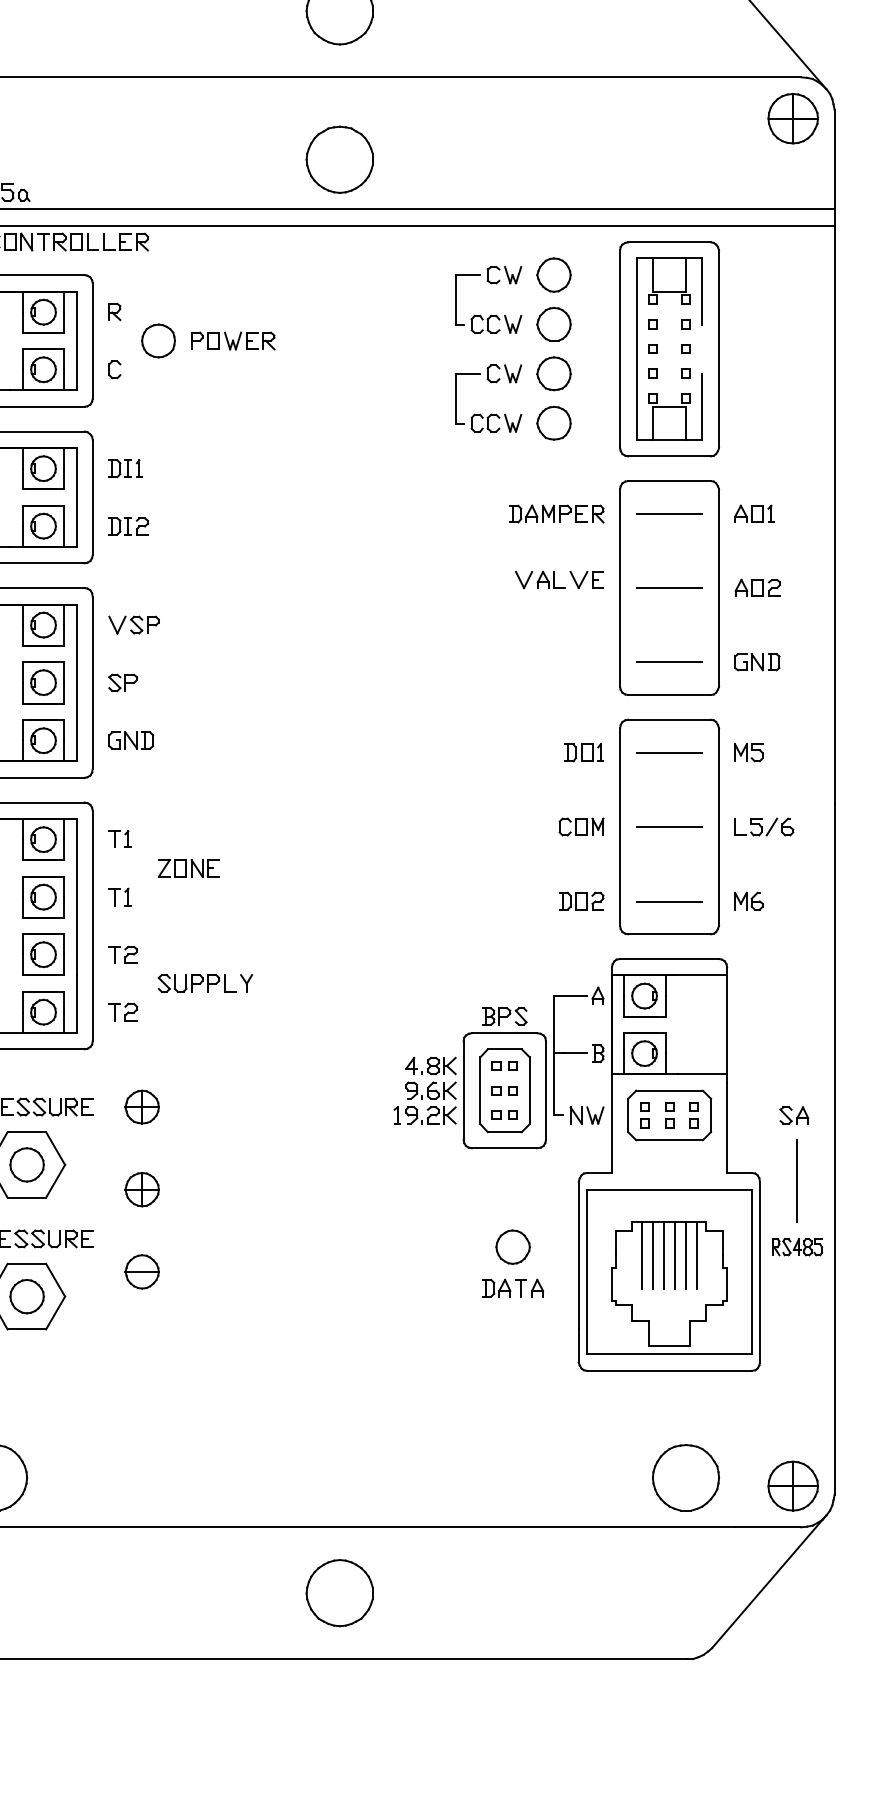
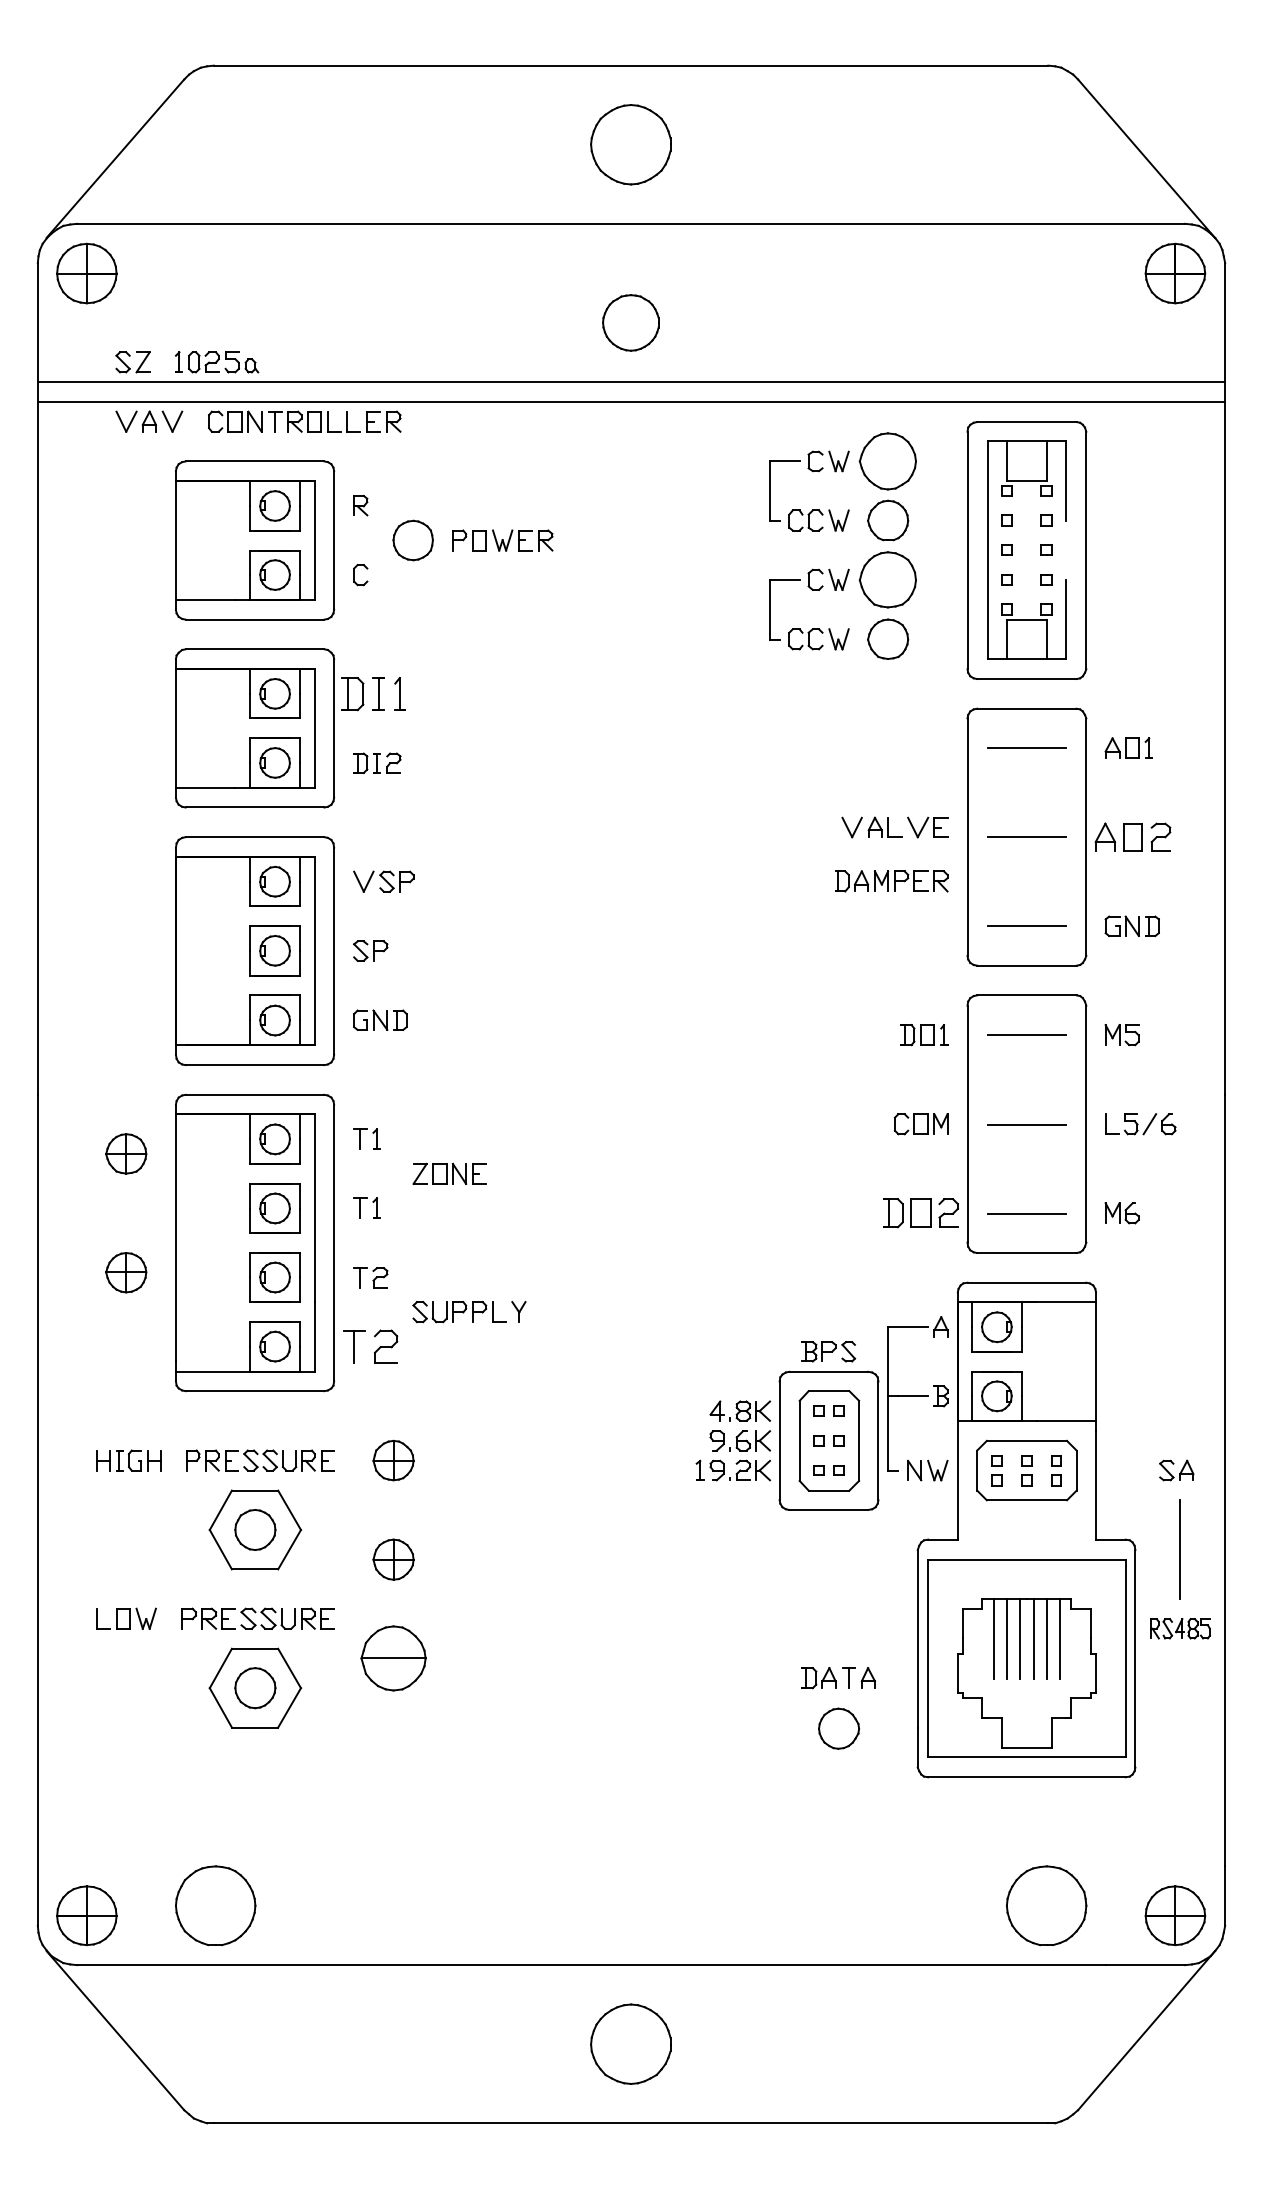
part: (339, 159) -> (630, 322), size x0.7
part: (554, 275) -> (888, 461), size x1.4
part: (554, 373) -> (888, 579), size x1.4
part: (125, 468) -> (373, 693), size x1.6
part: (556, 514) -> (891, 881), moved
part: (757, 587) -> (1132, 836), size x1.4
part: (581, 901) -> (921, 1213), size x1.4
part: (122, 1012) -> (370, 1346), size x1.6
part: (513, 1246) -> (839, 1728), moved
part: (142, 1271) -> (393, 1658), size x1.6

